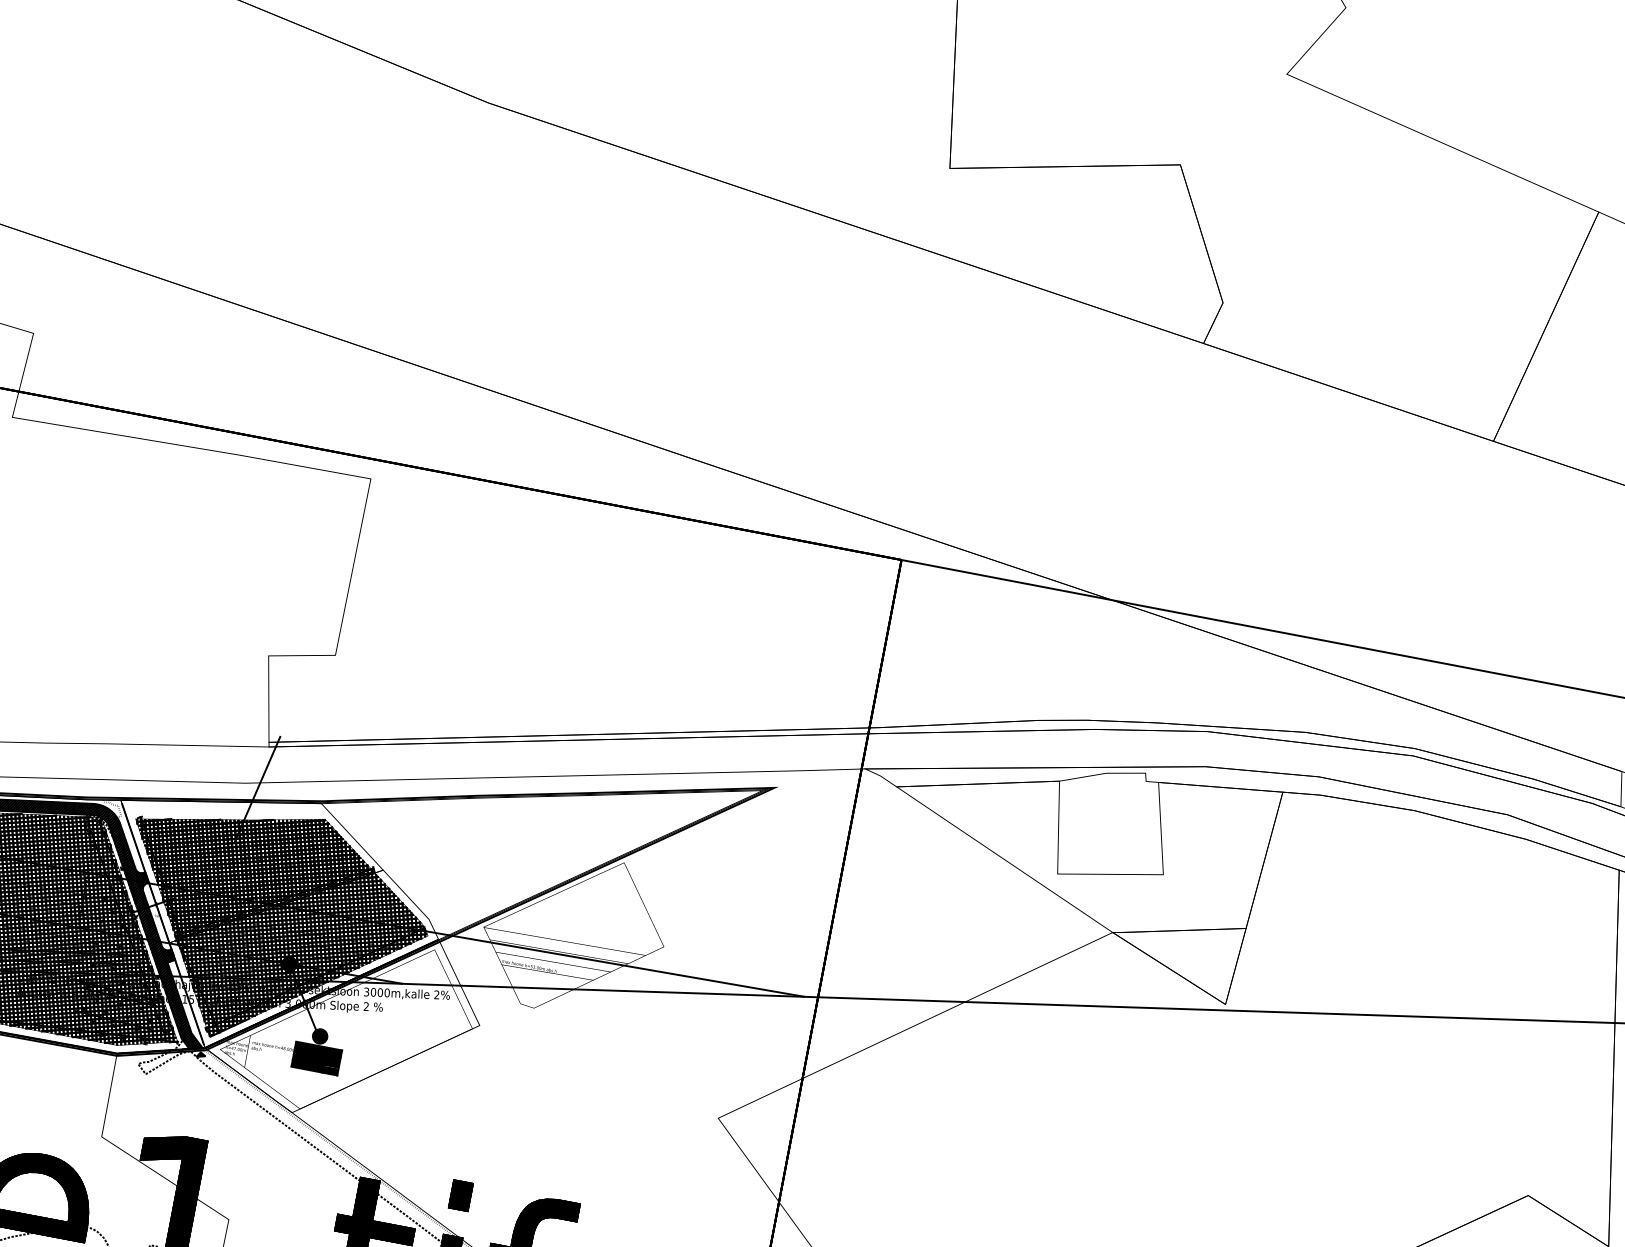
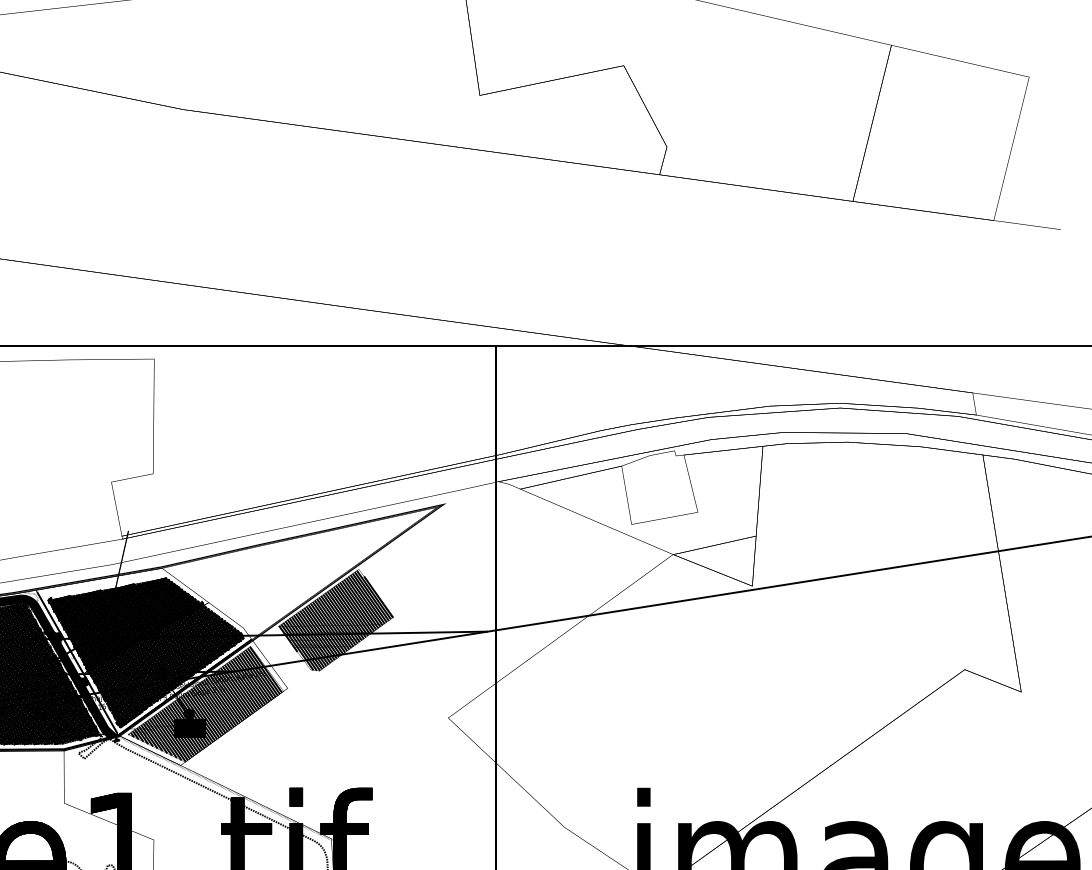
hatch: (574, 935) -> (336, 620), added
hatch: (346, 1024) -> (204, 703), added

